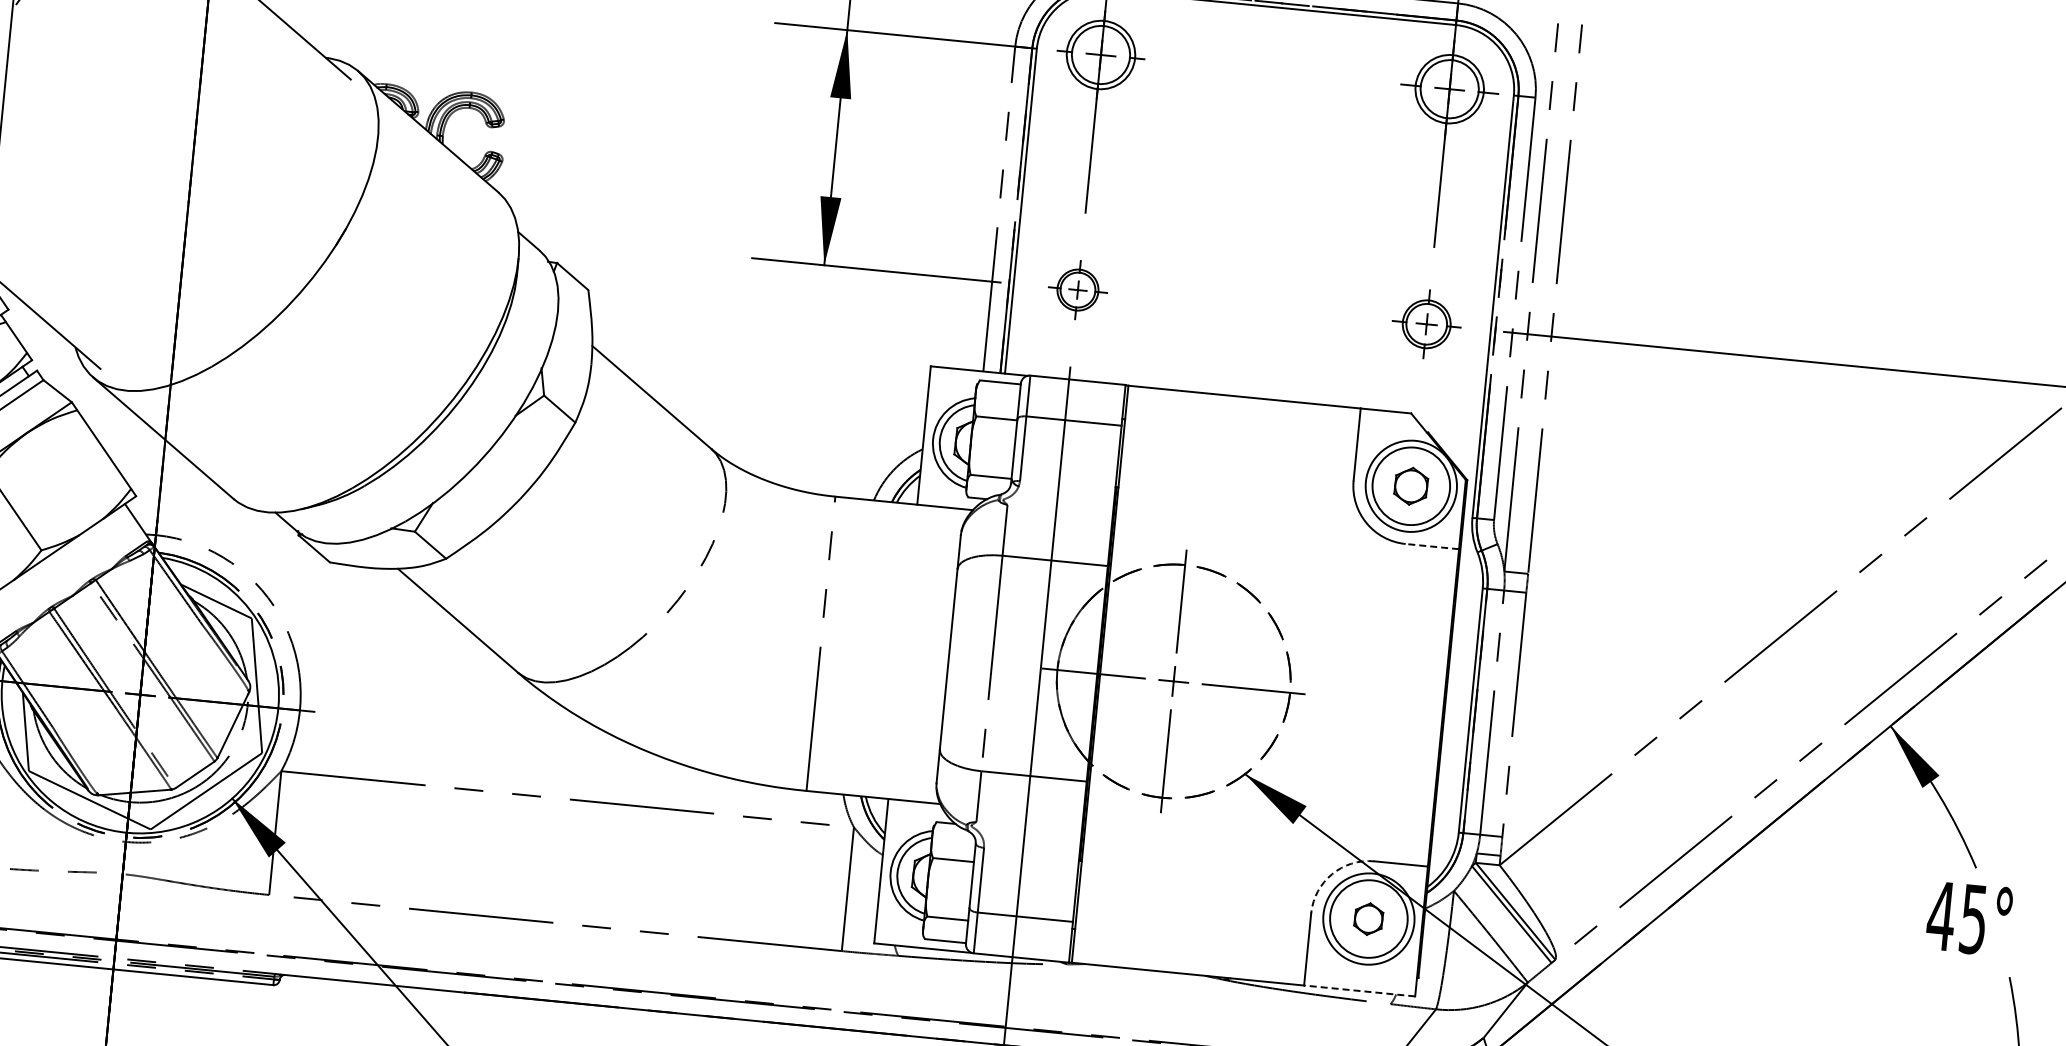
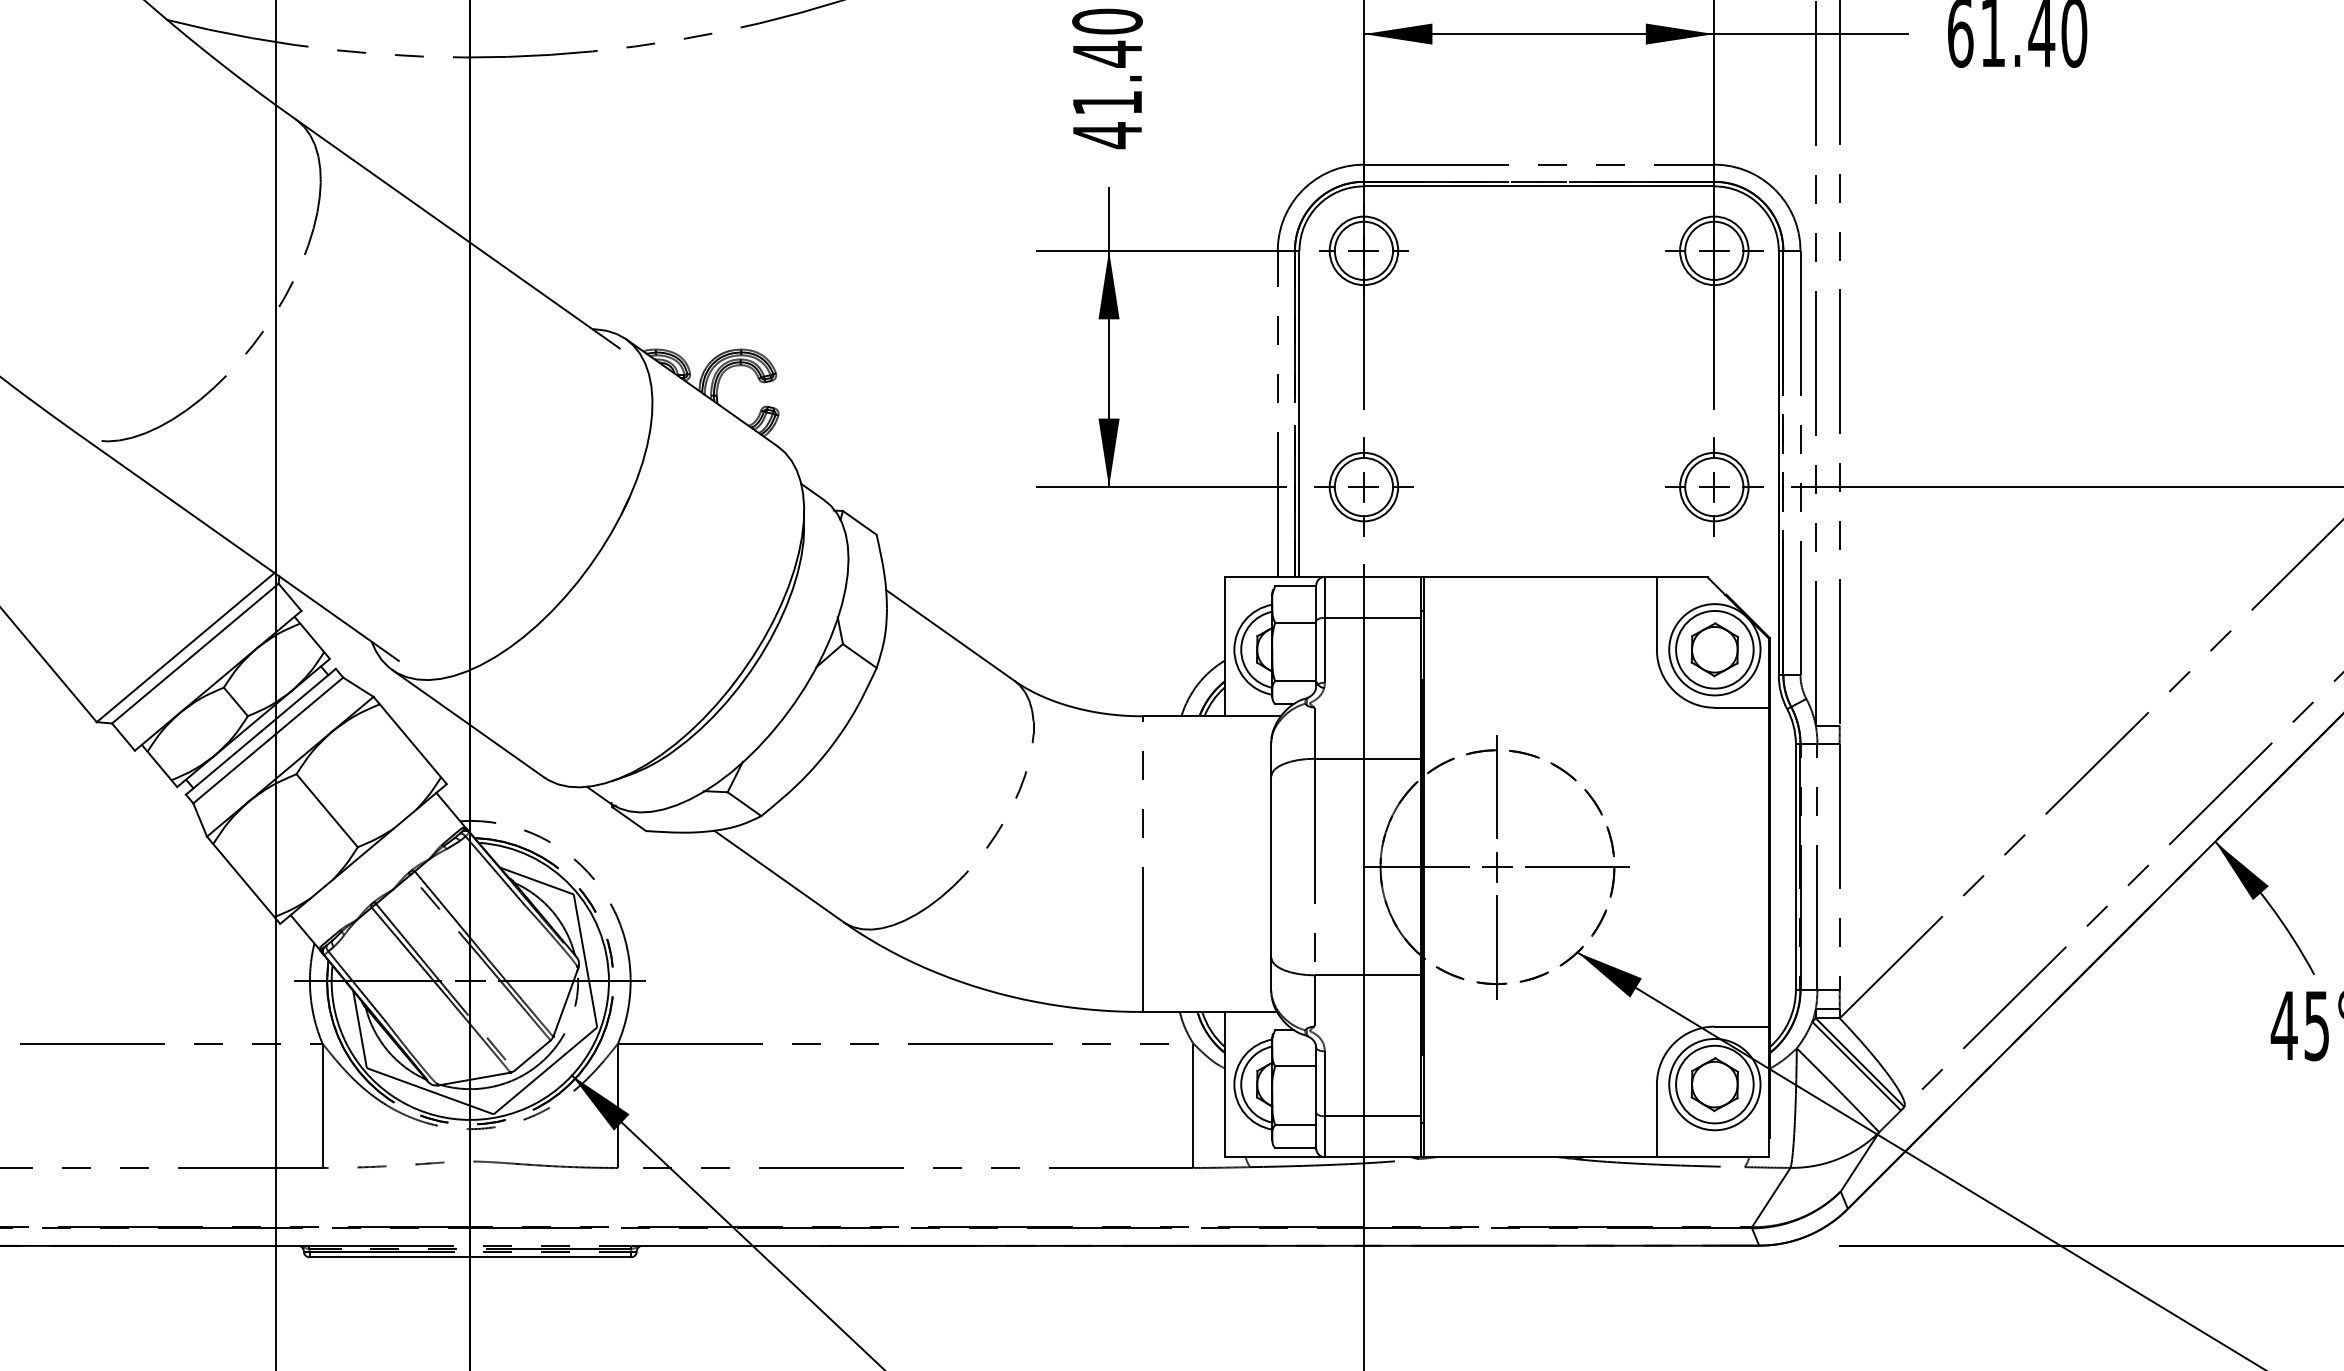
part: (1077, 289) -> (1363, 486), size x1.67
part: (1426, 323) -> (1714, 486), size x1.43
part: (1410, 485) -> (1714, 649), size x1.43
line: (1432, 546) -> (1741, 707), dashed -> solid
arc: (1331, 874) -> (1673, 1043), dashed -> solid
part: (1368, 918) -> (1714, 1084), size x1.67
line: (1359, 991) -> (1712, 1157), dashed -> solid

